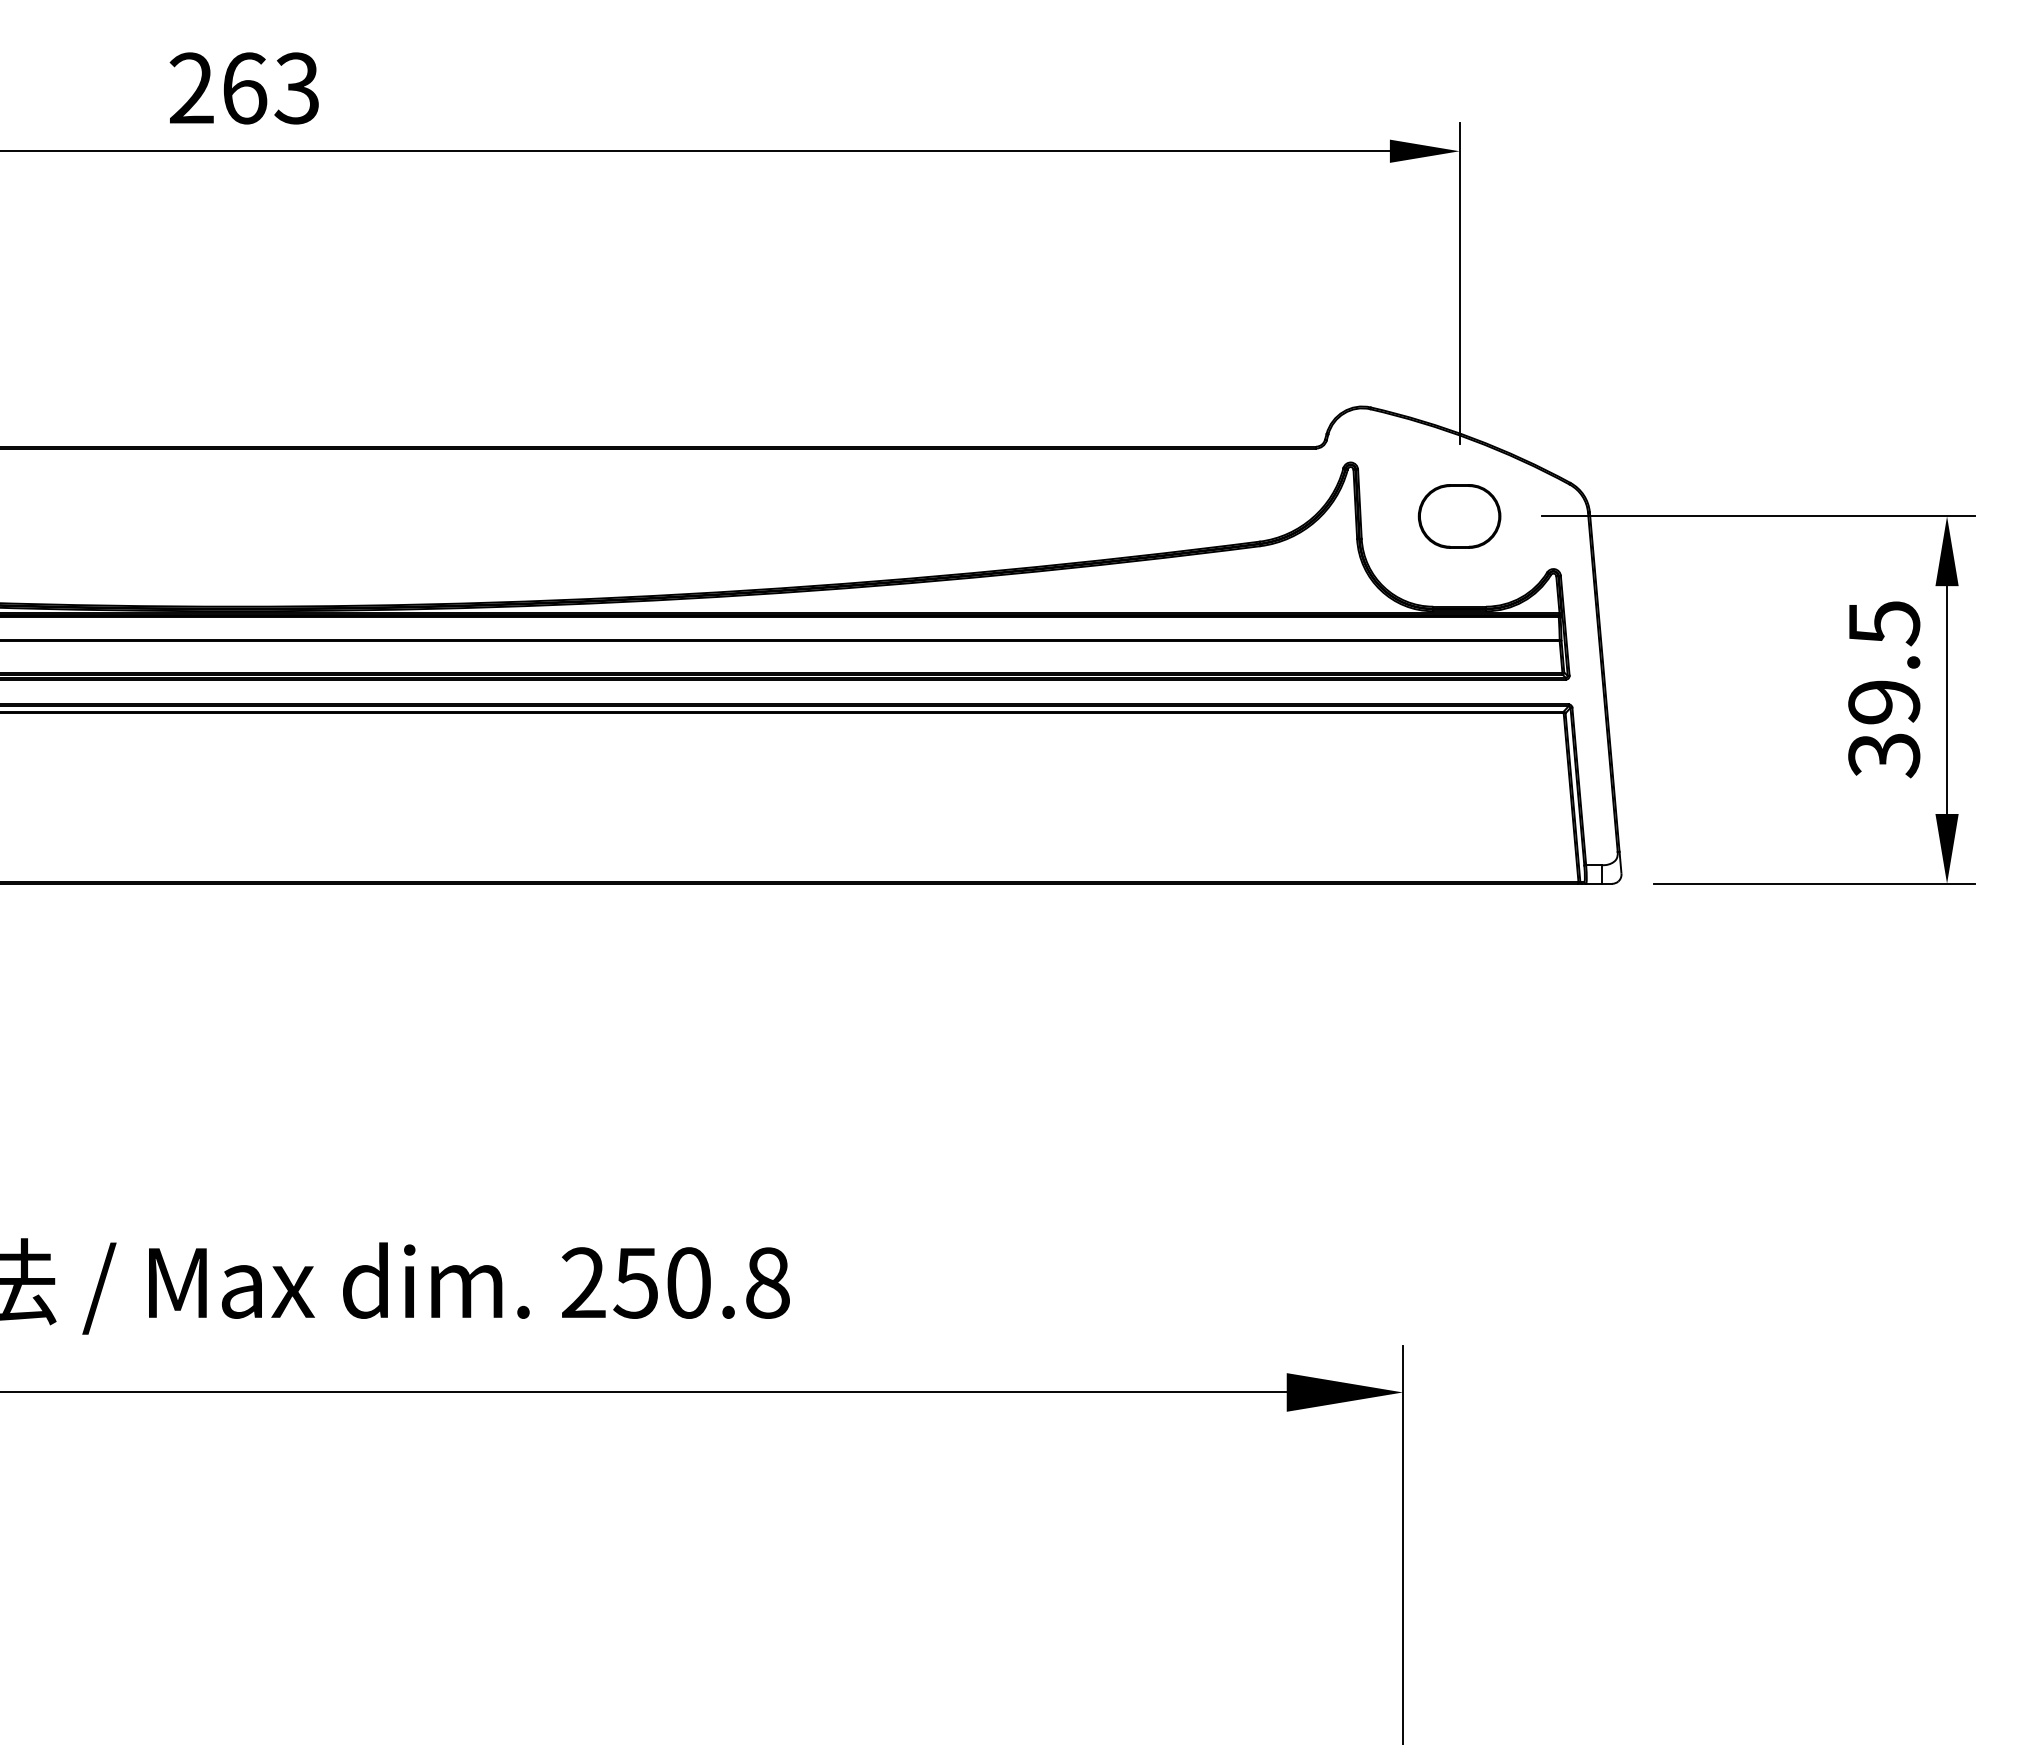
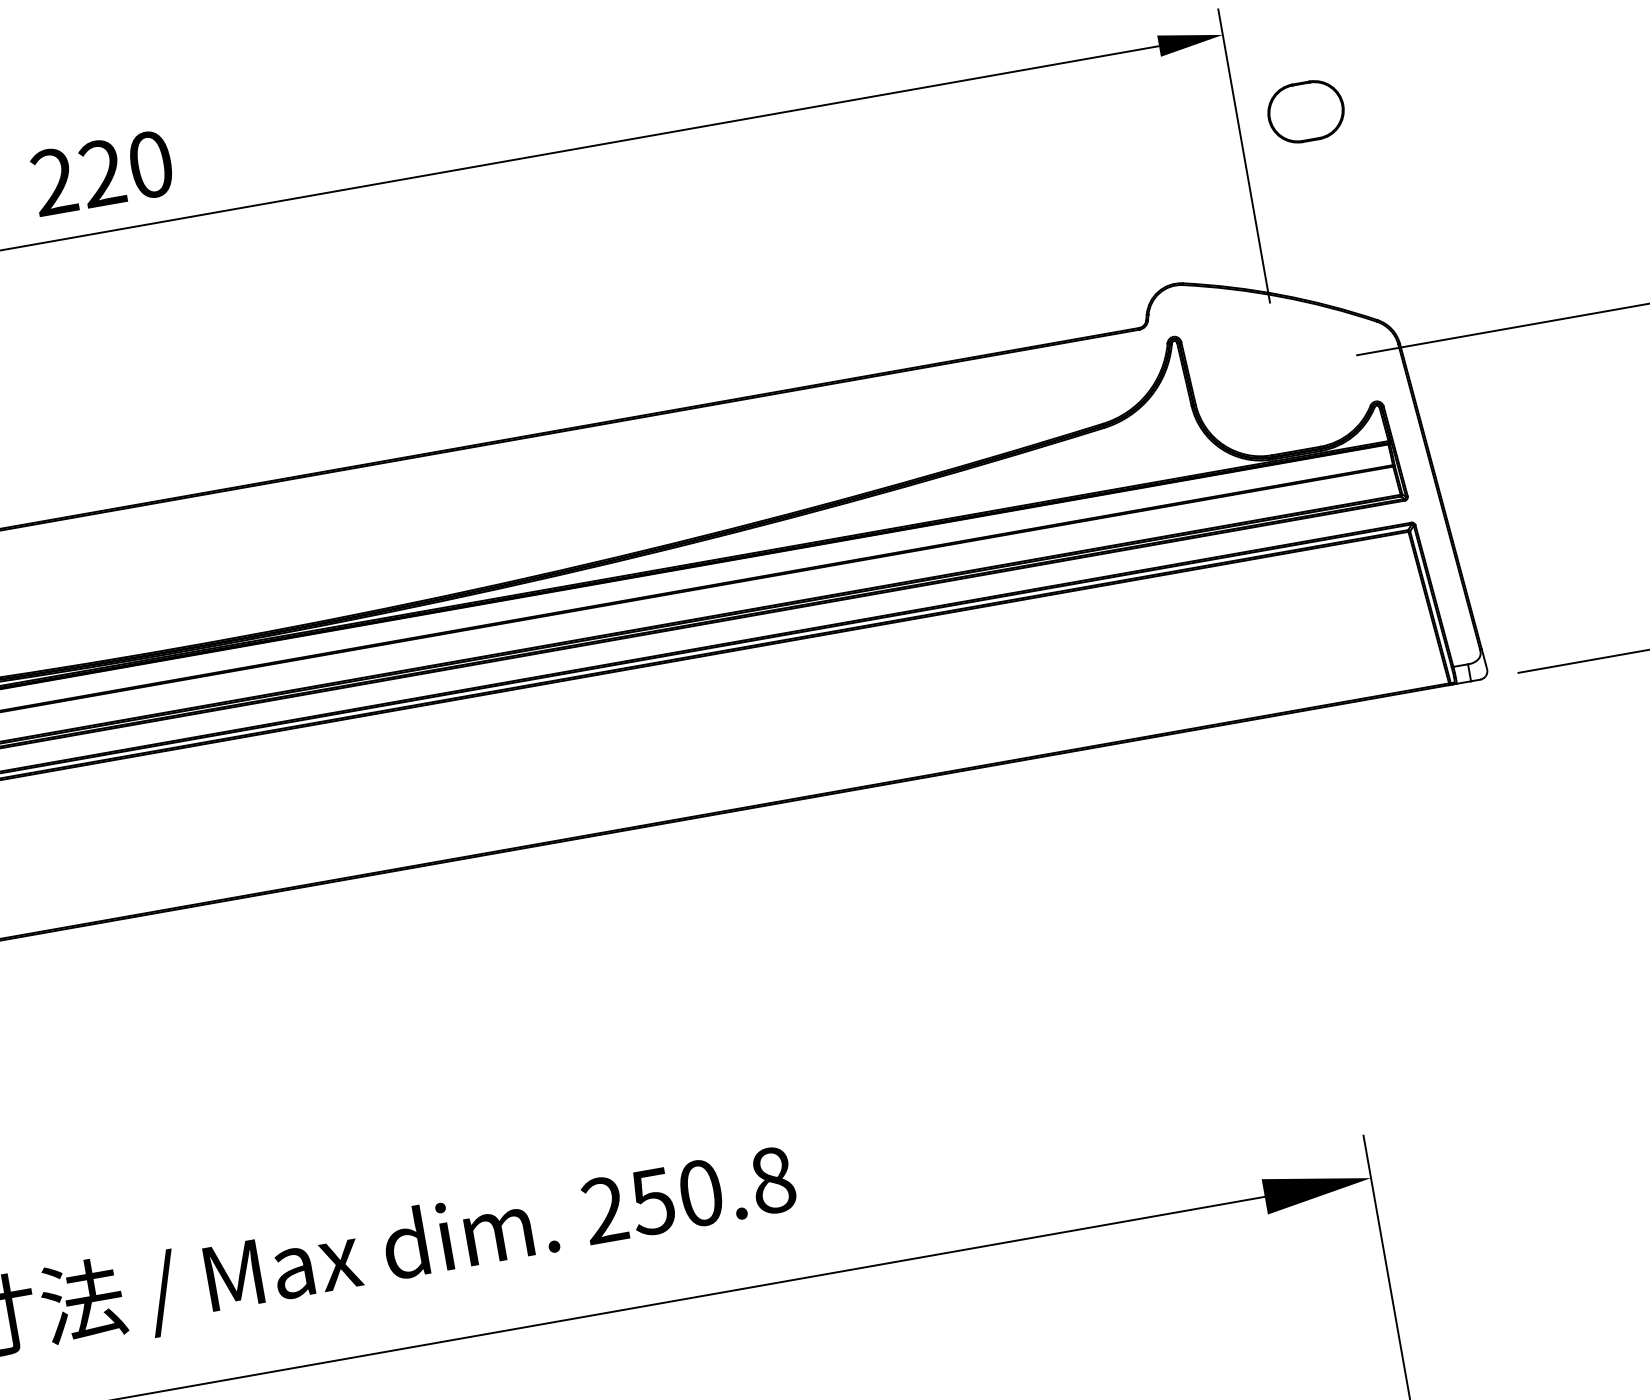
text: (270, 88) -> (126, 169), 263 -> 220
part: (1459, 516) -> (1305, 111), moved

